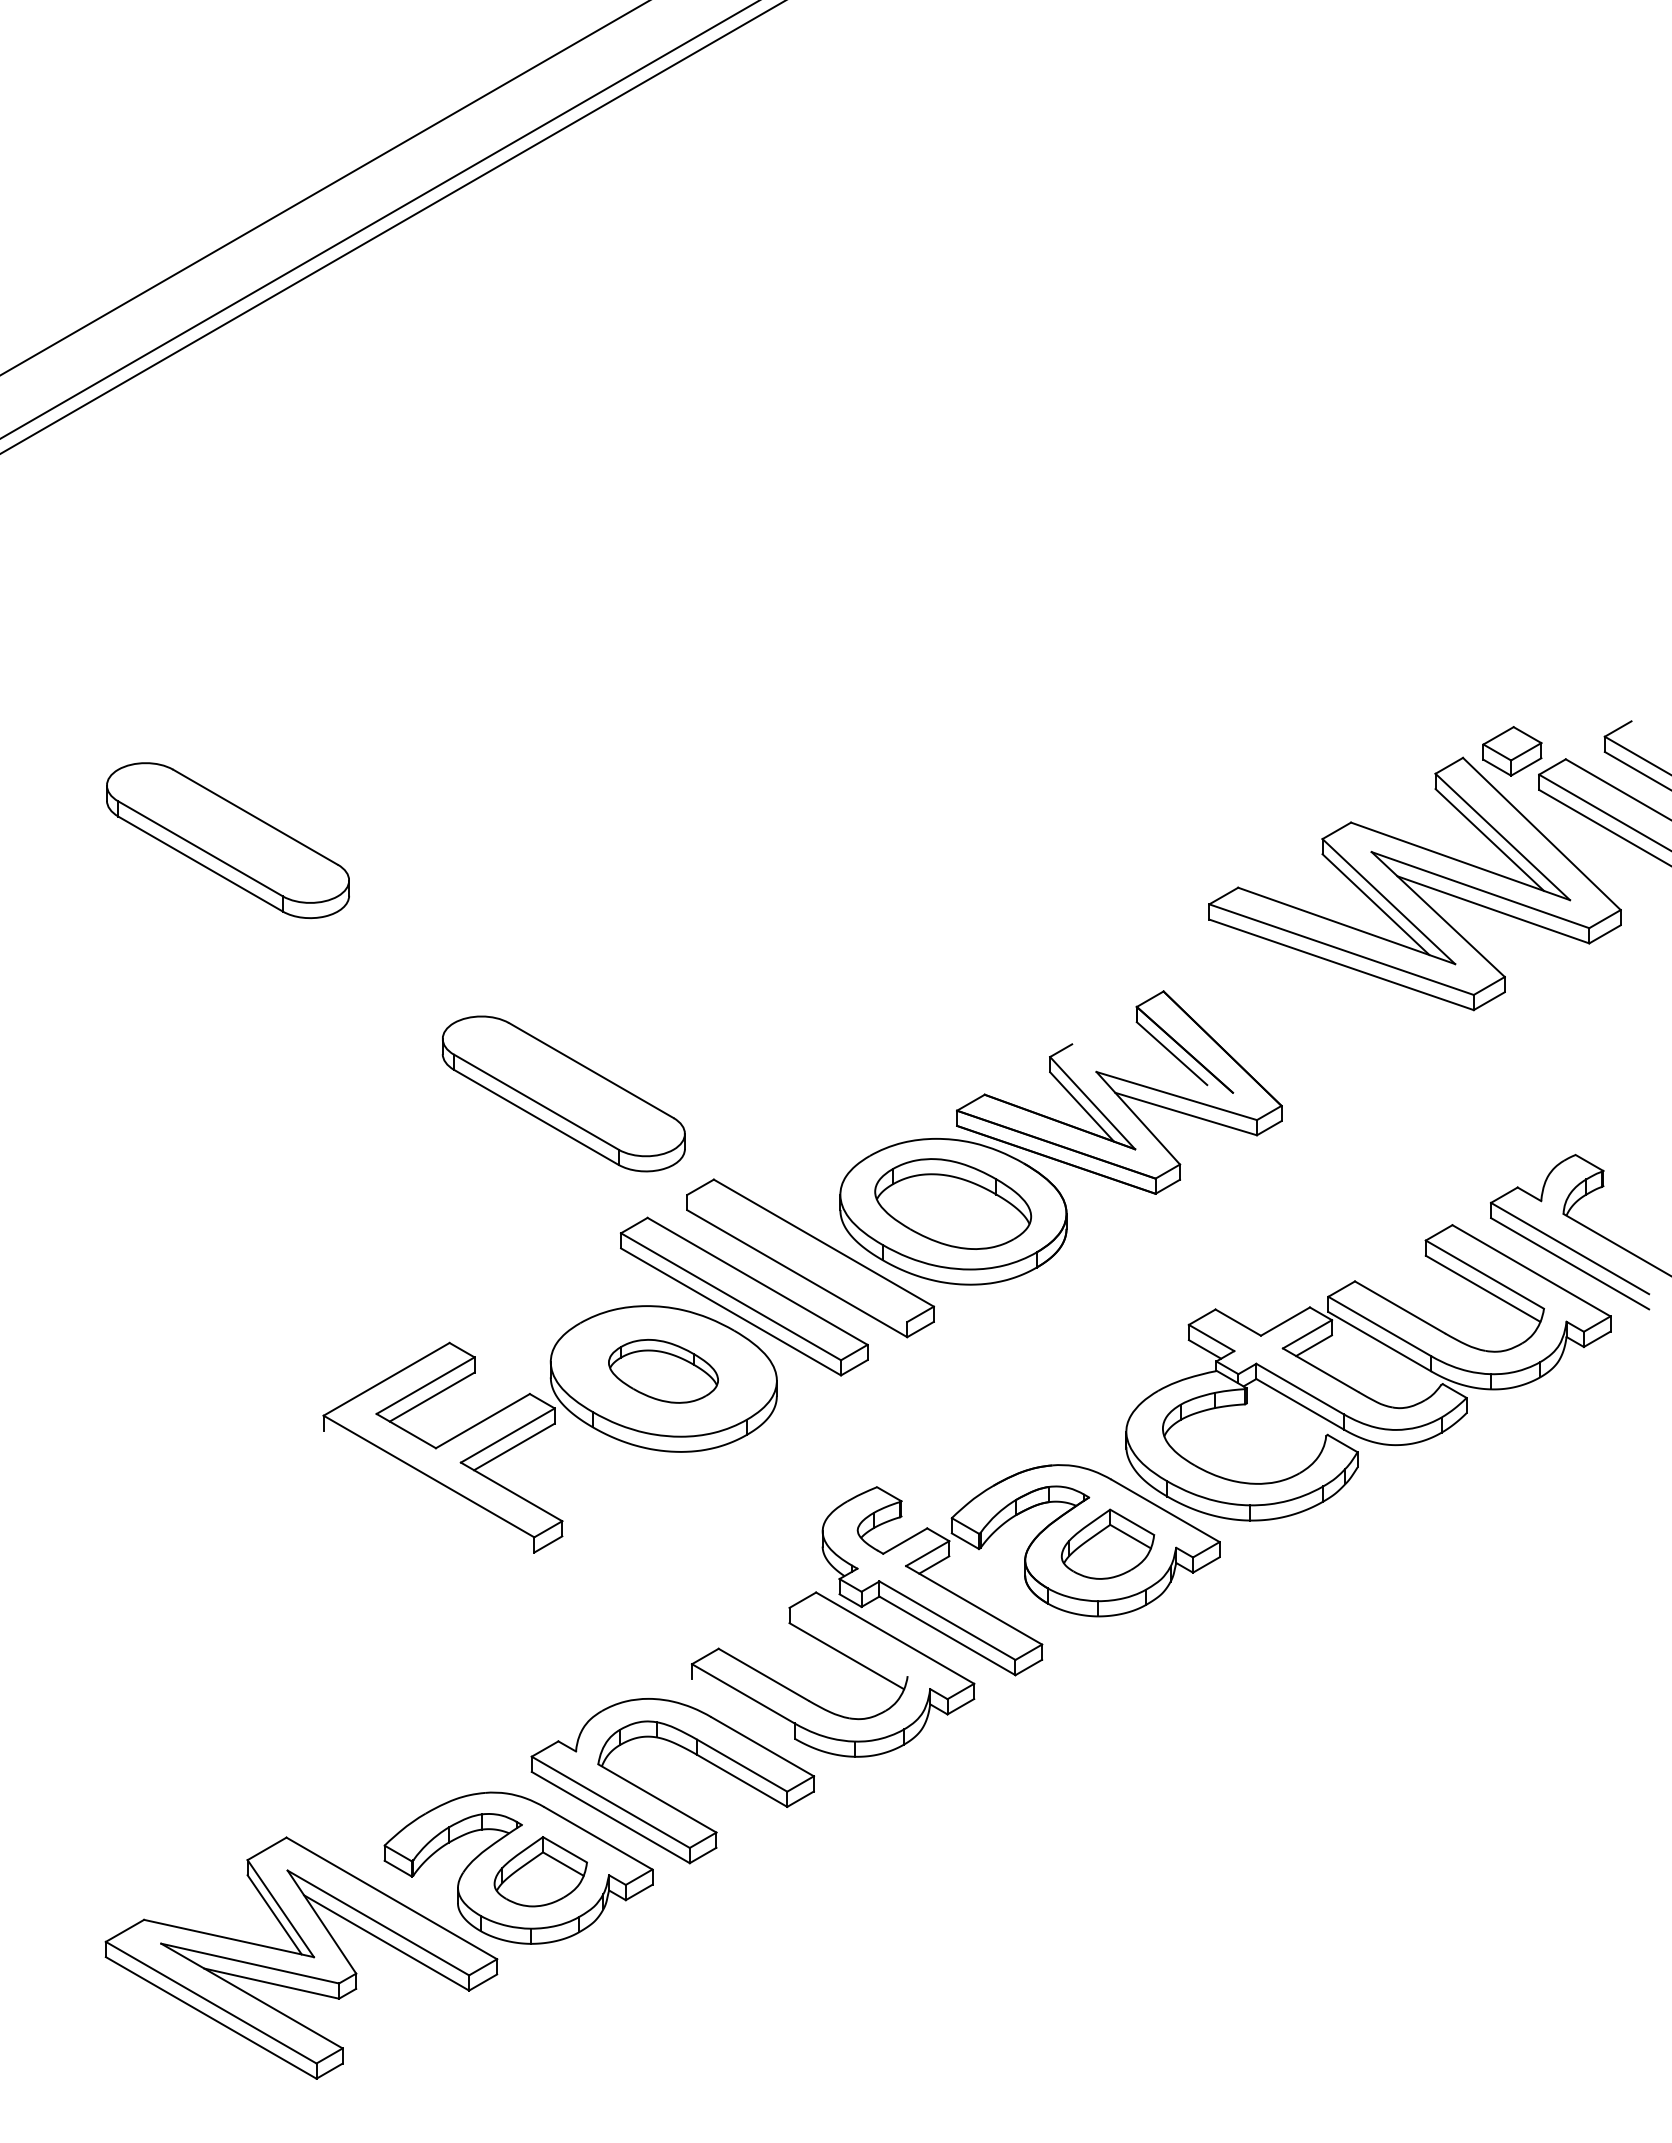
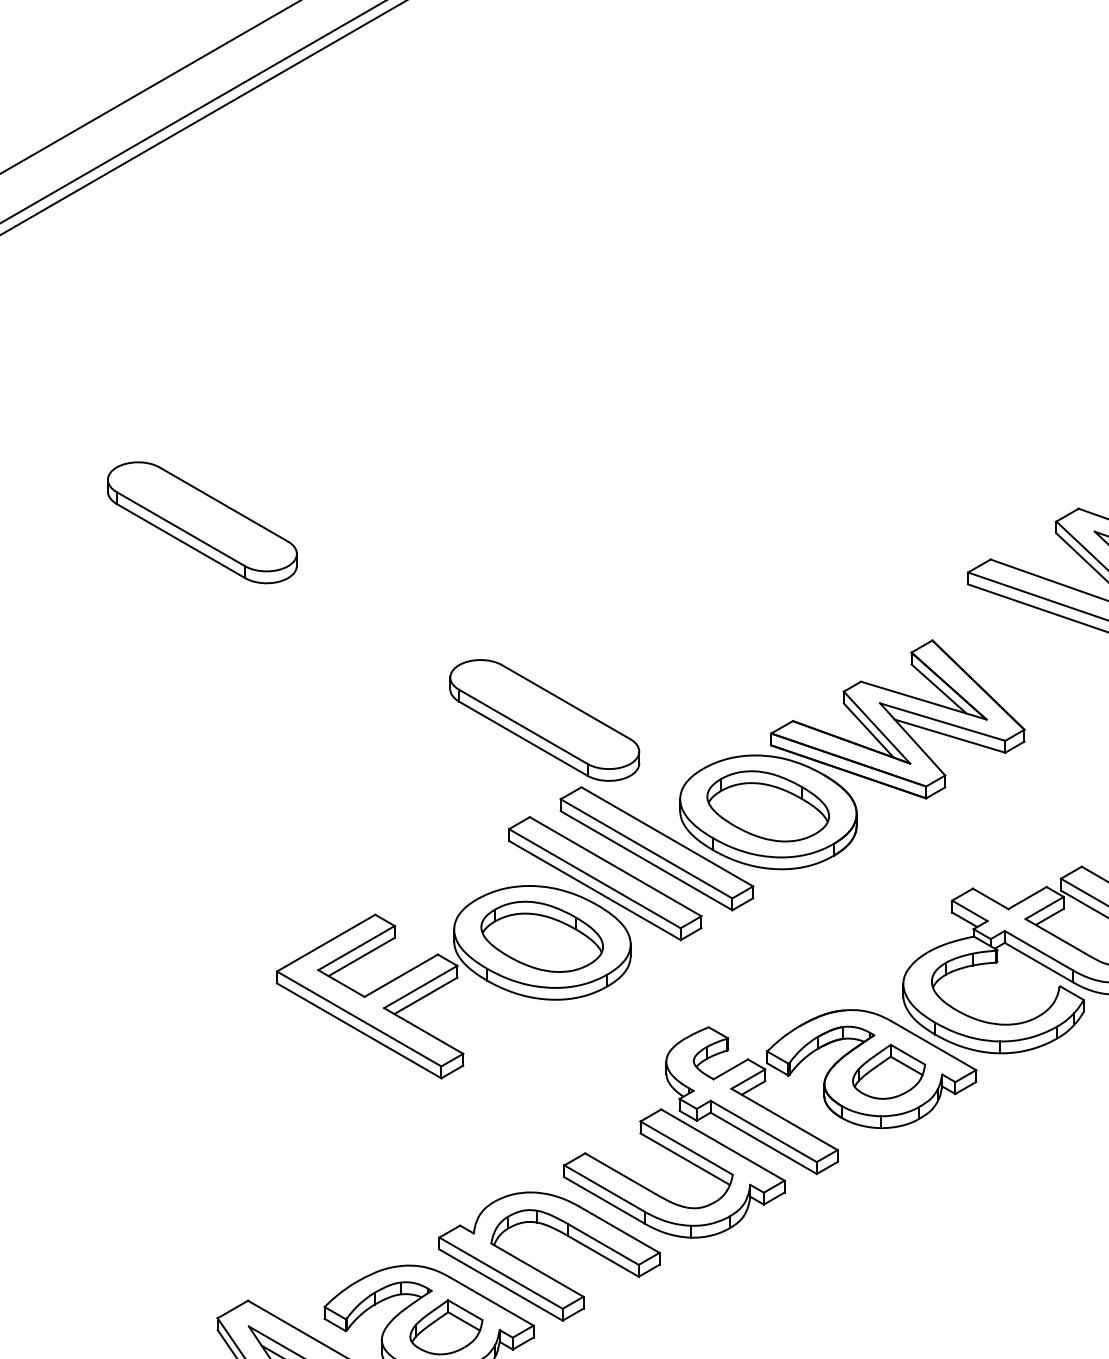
line: (1152, 1068) -> (923, 700), added
part: (563, 1093) -> (544, 720), moved
line: (797, 1258) -> (646, 848), added
part: (663, 1371) -> (542, 937), size x1.43
line: (428, 1491) -> (358, 1030), added
line: (848, 1641) -> (686, 1147), added
line: (743, 1708) -> (604, 1199), added

